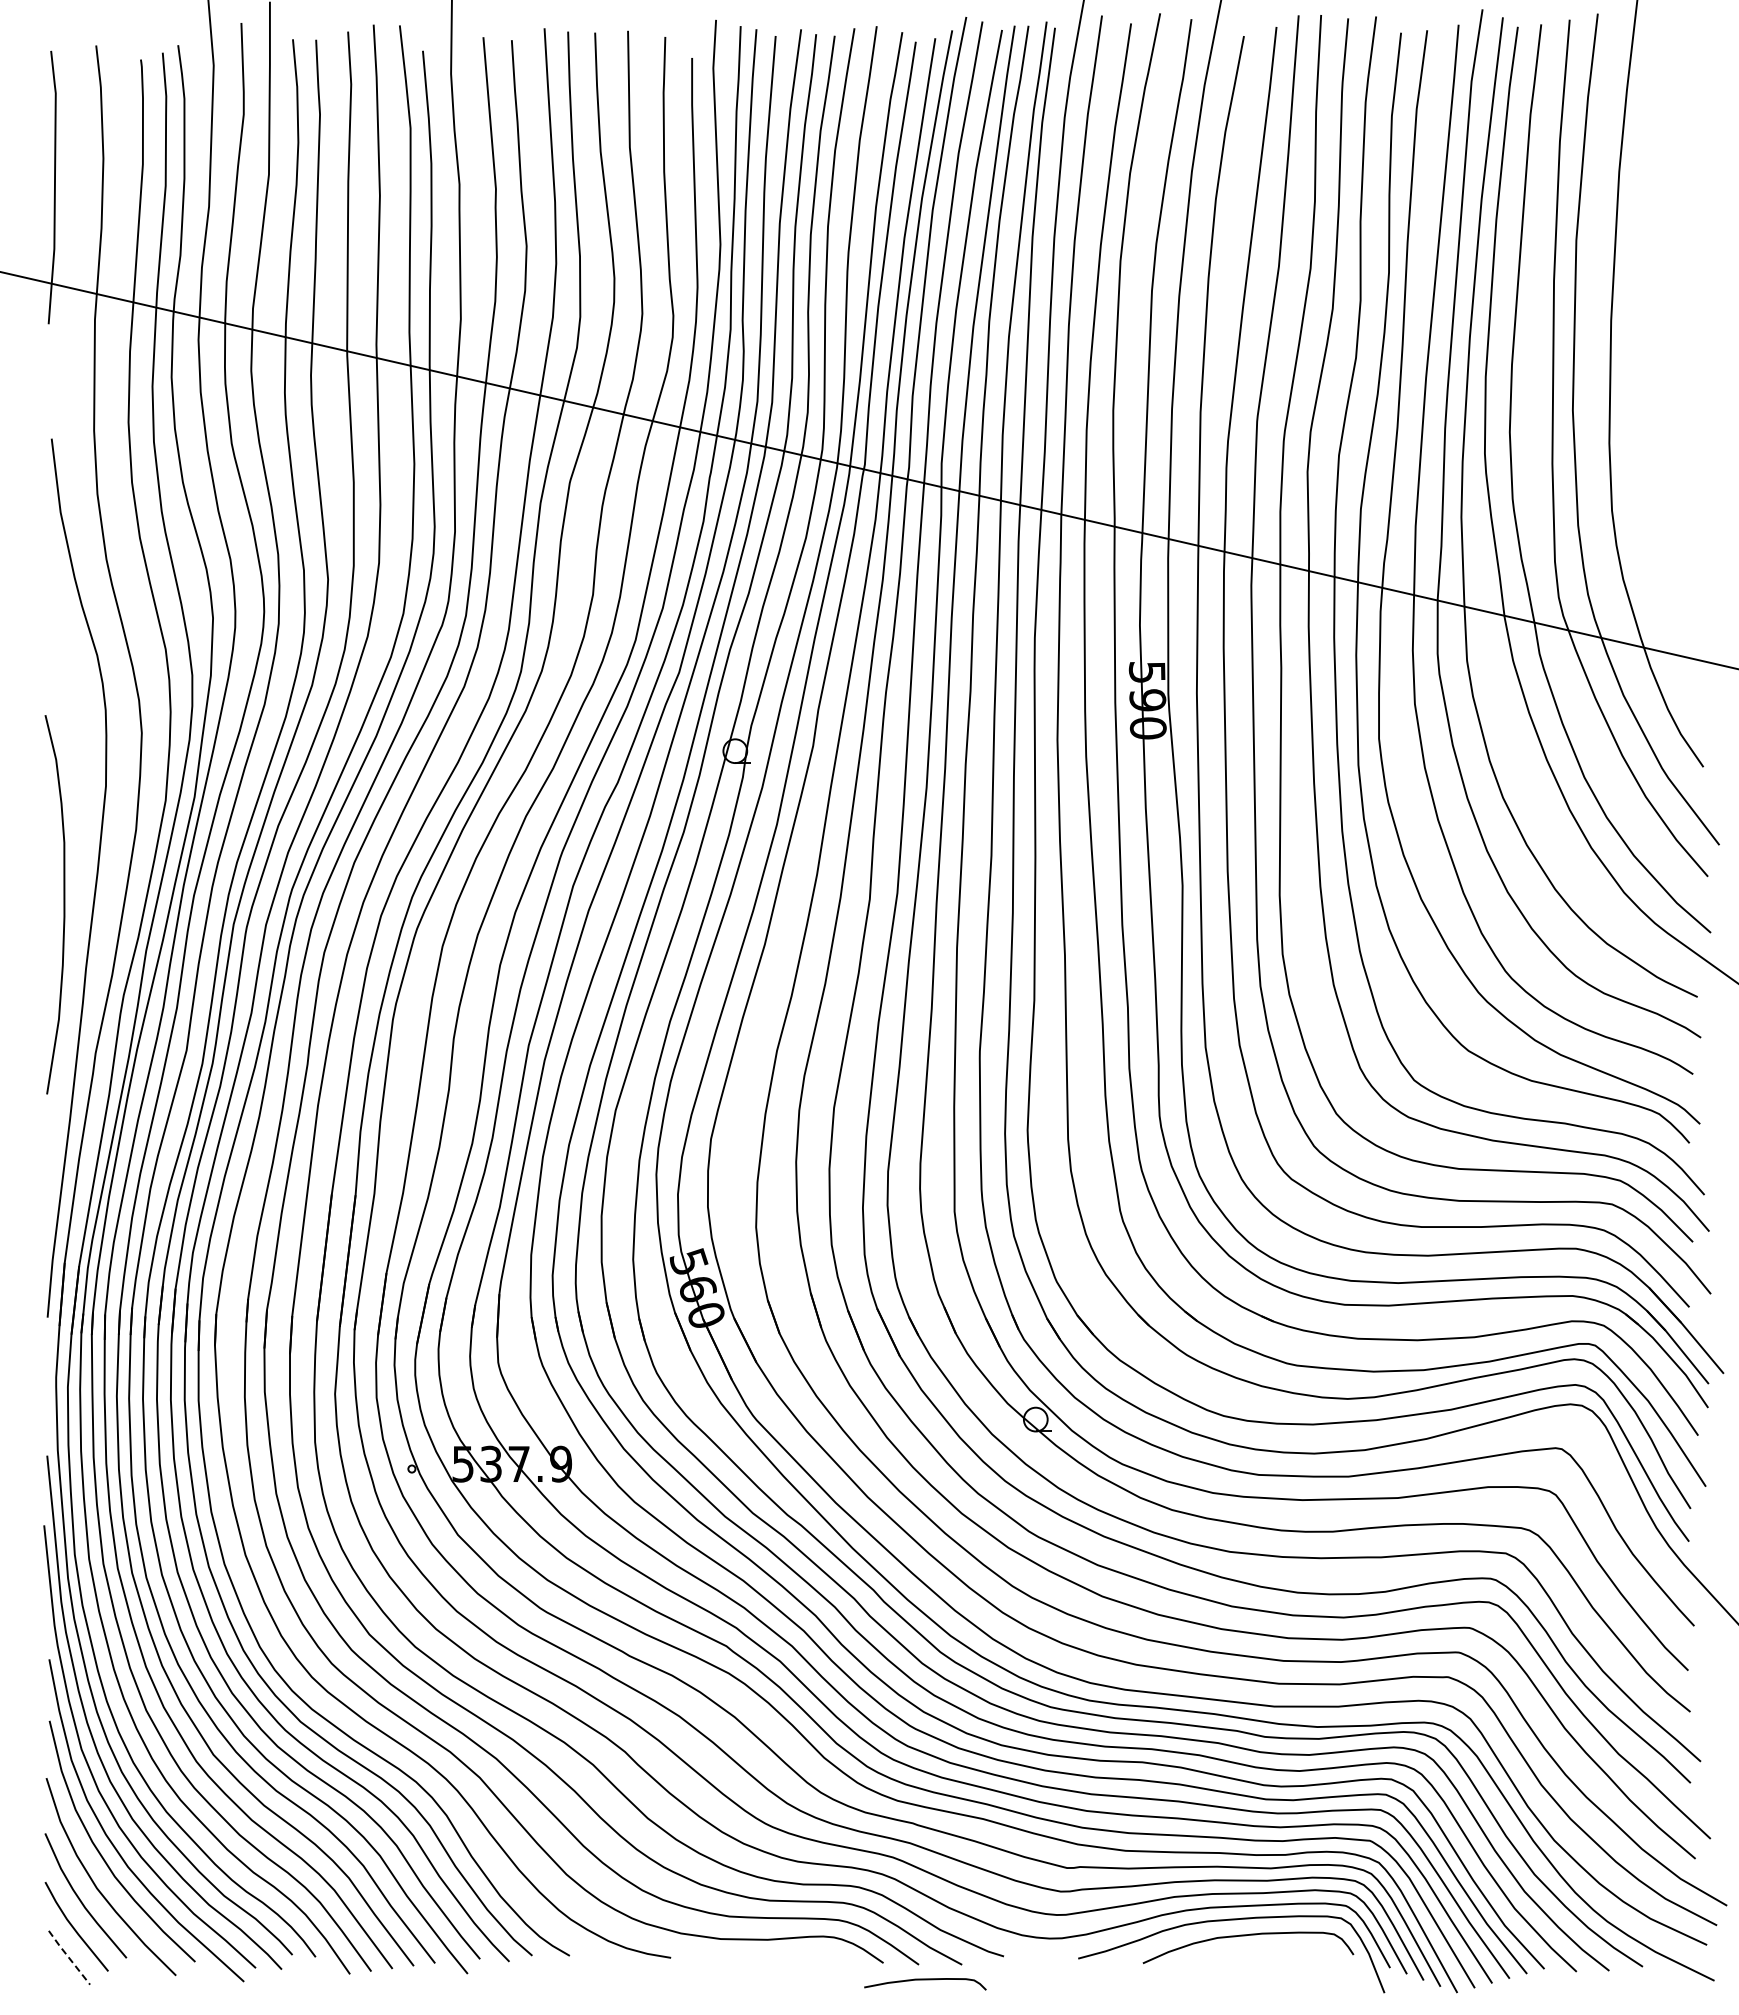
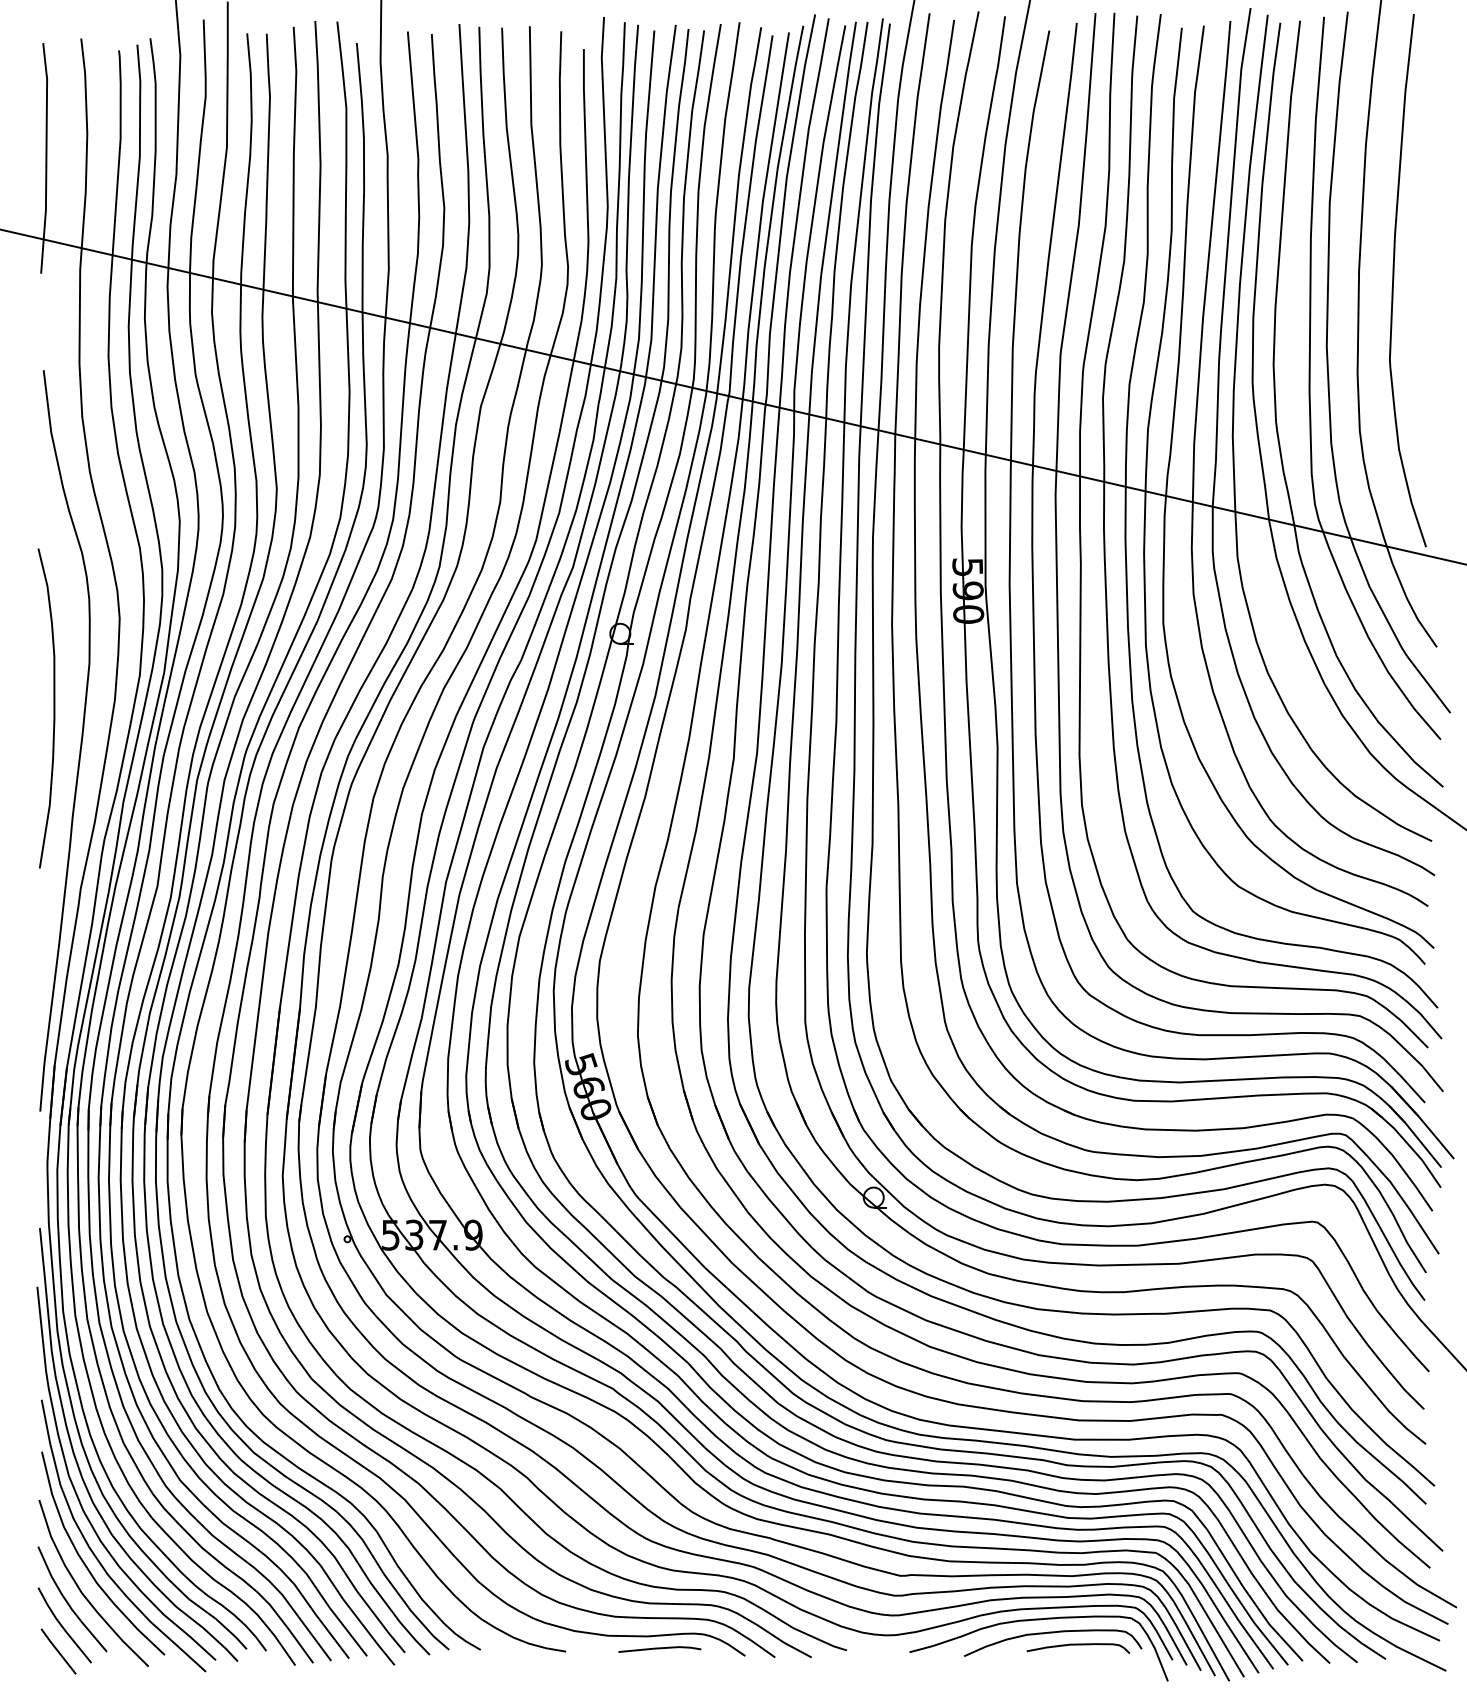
curve: (1652, 332) -> (1393, 280), added
curve: (63, 904) -> (53, 708), moved
line: (782, 1954) -> (660, 1648), added
line: (68, 1957) -> (57, 1651), dashed -> solid
curve: (925, 1980) -> (1078, 1645), moved

